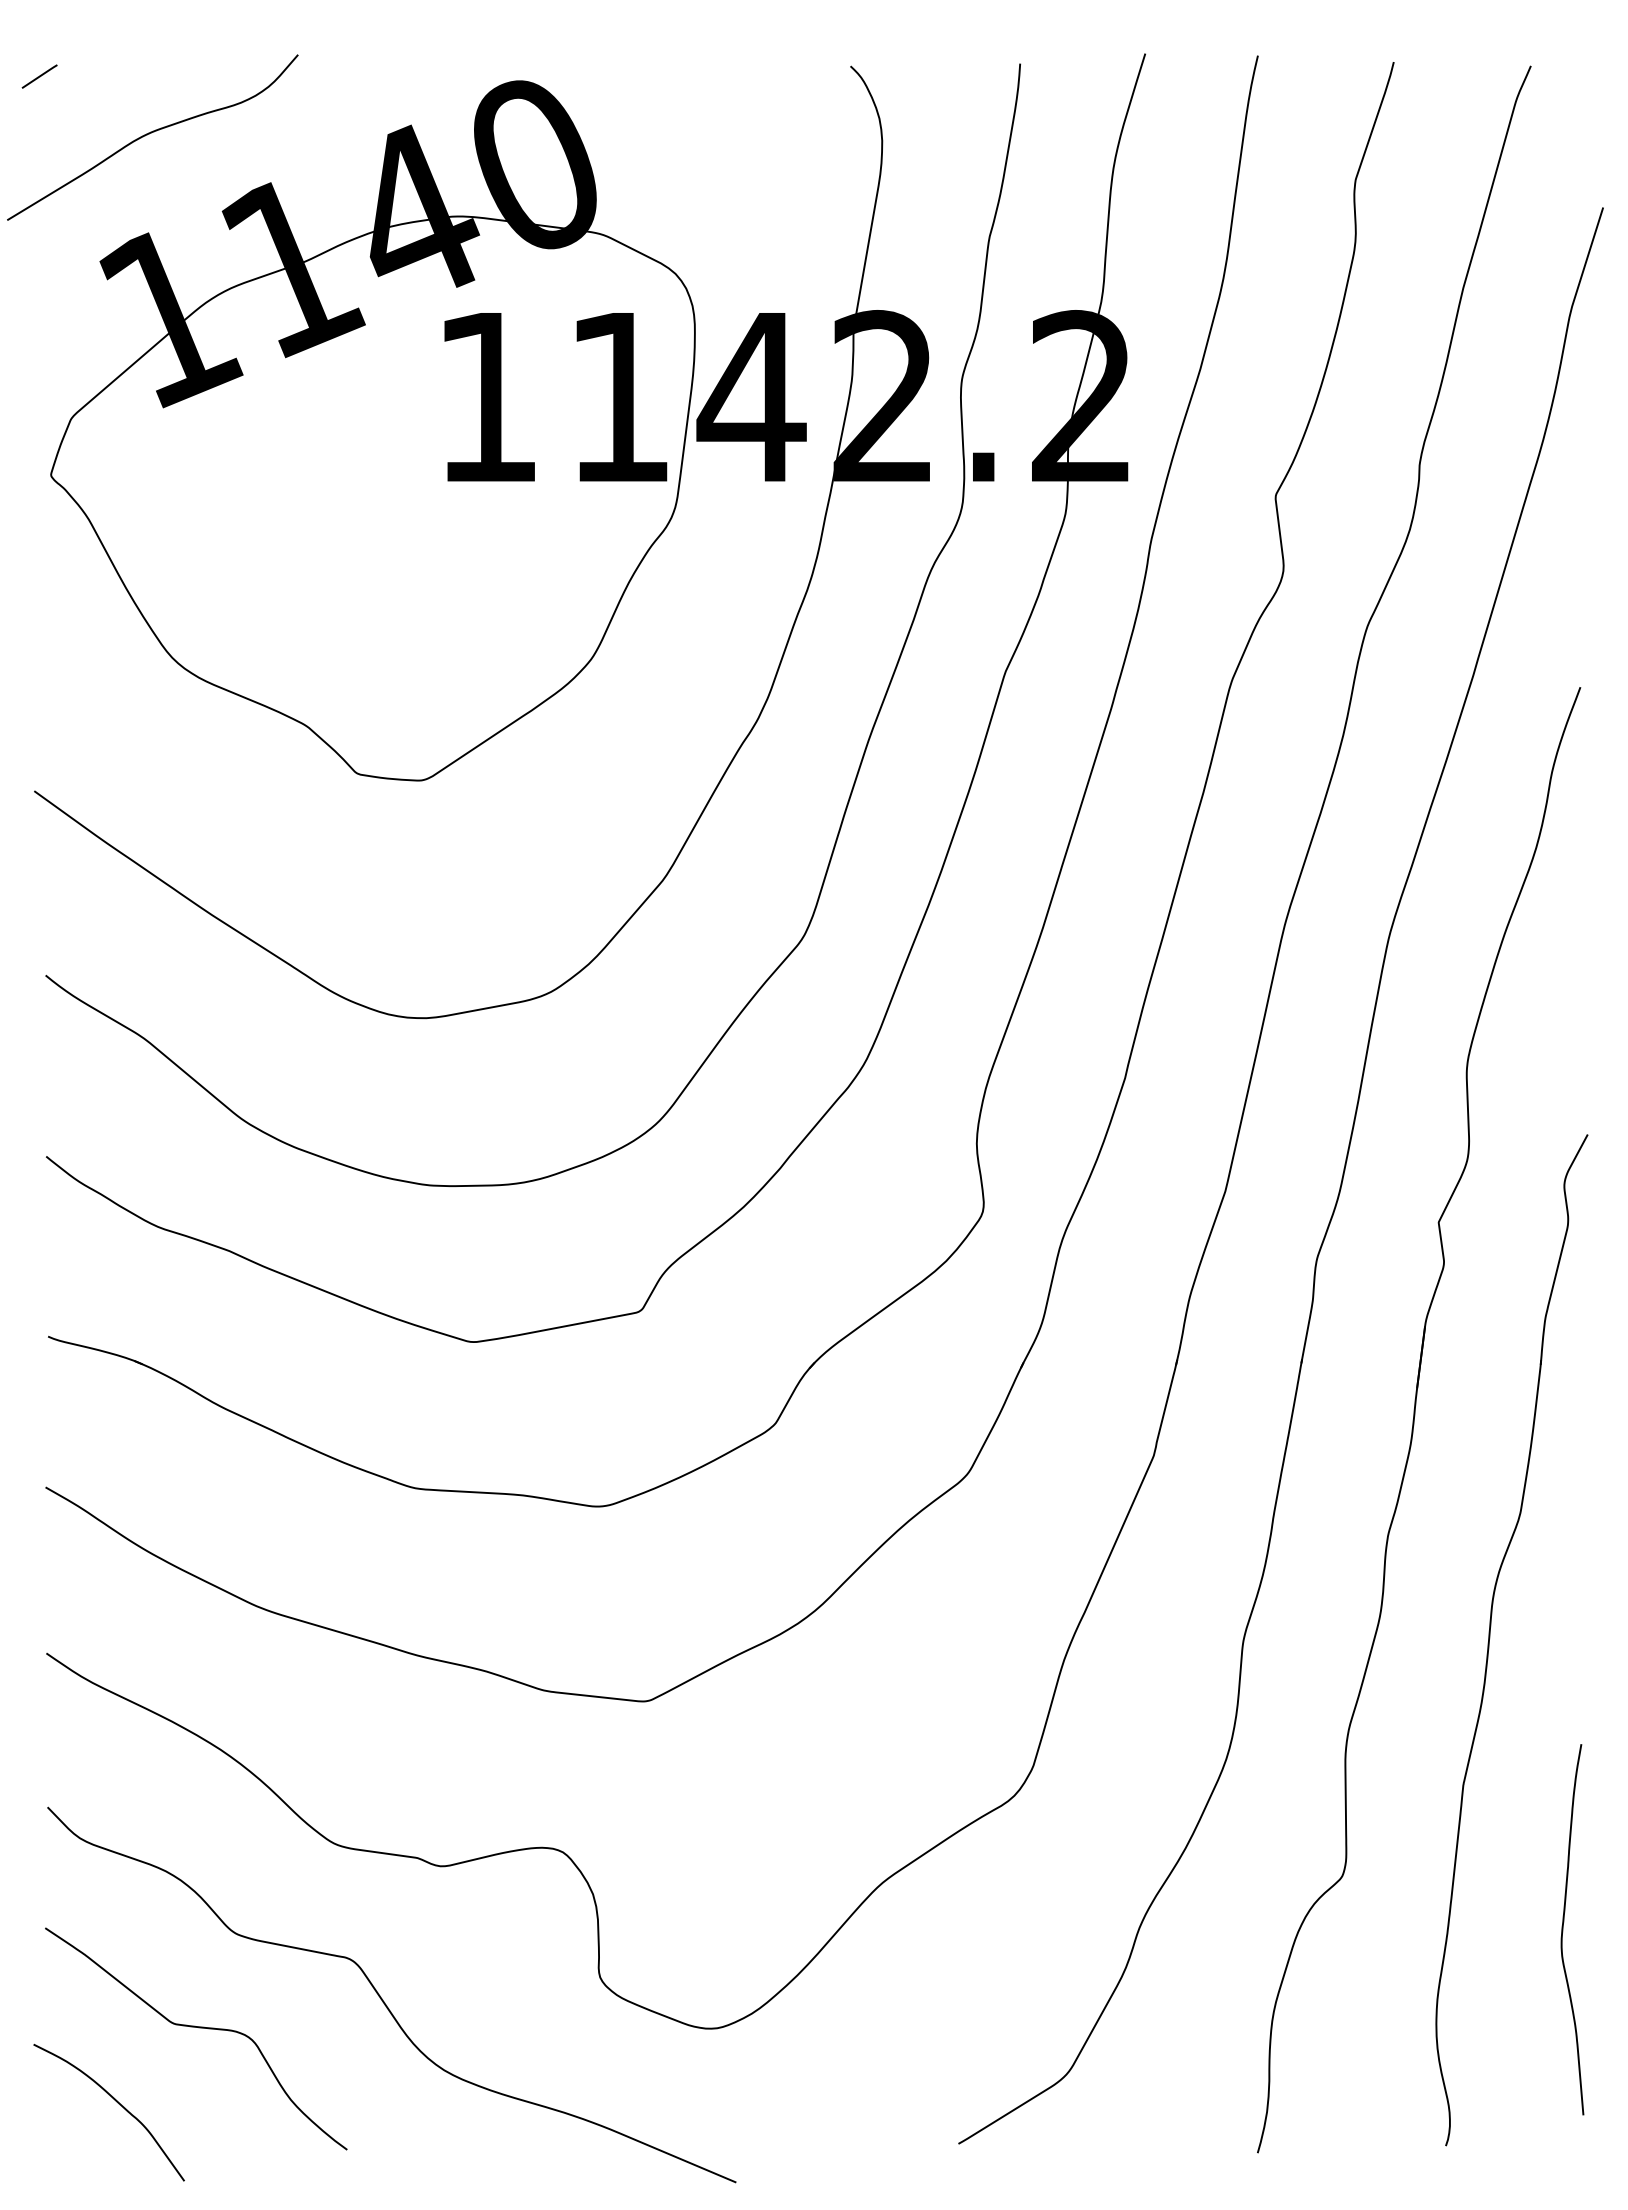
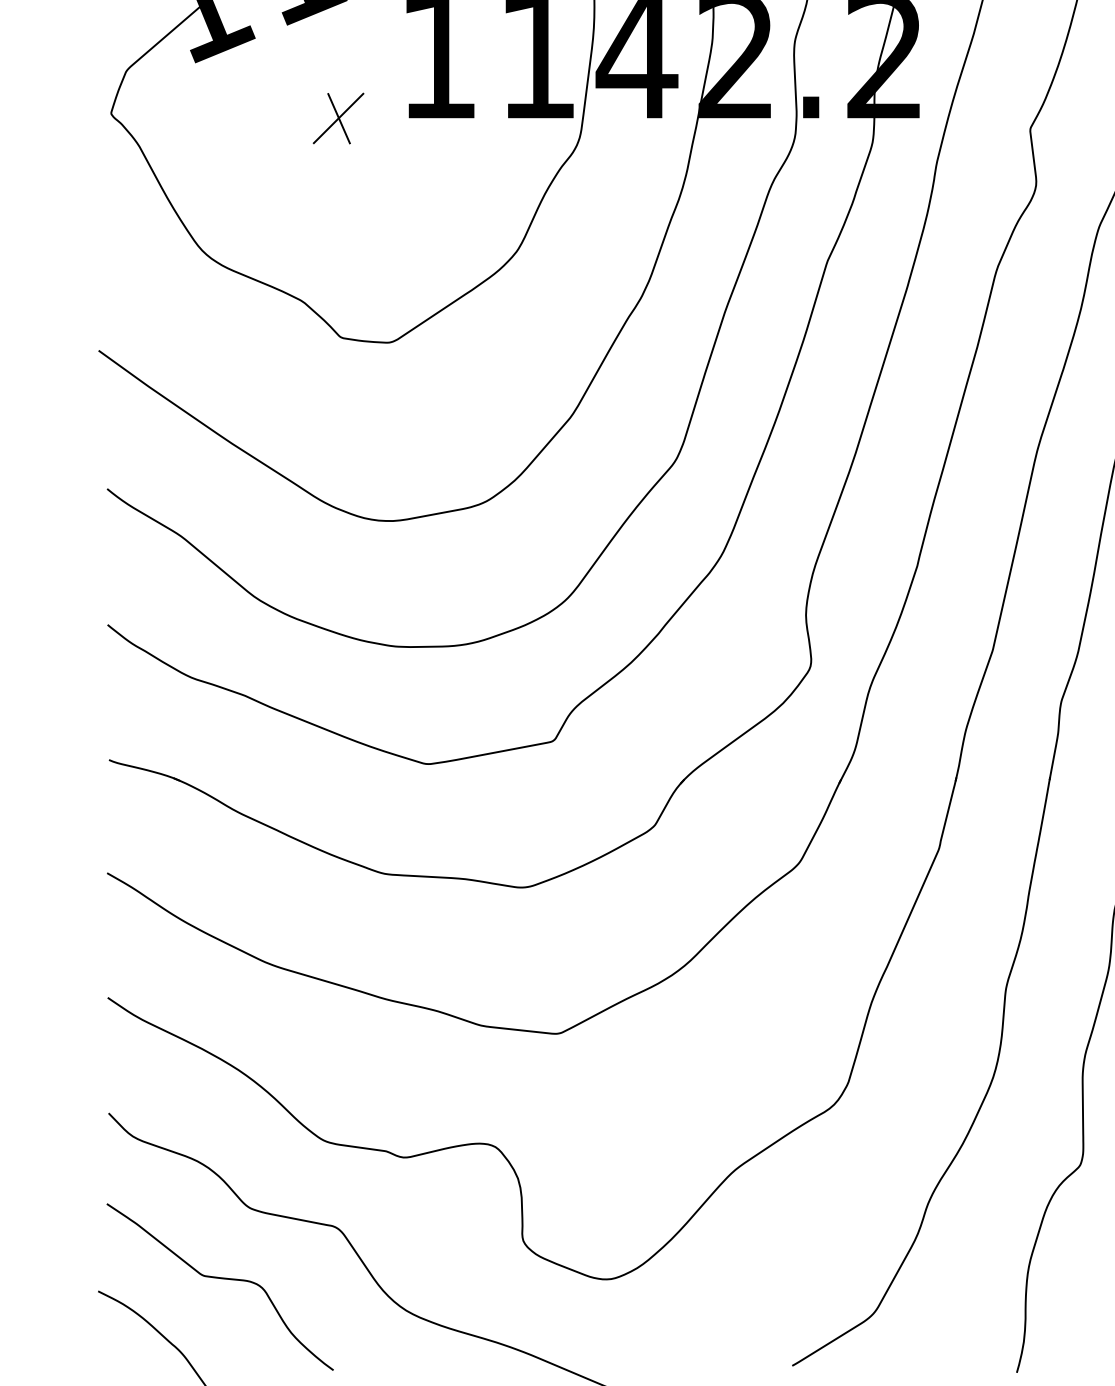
part: (353, 481) -> (338, 118), added

